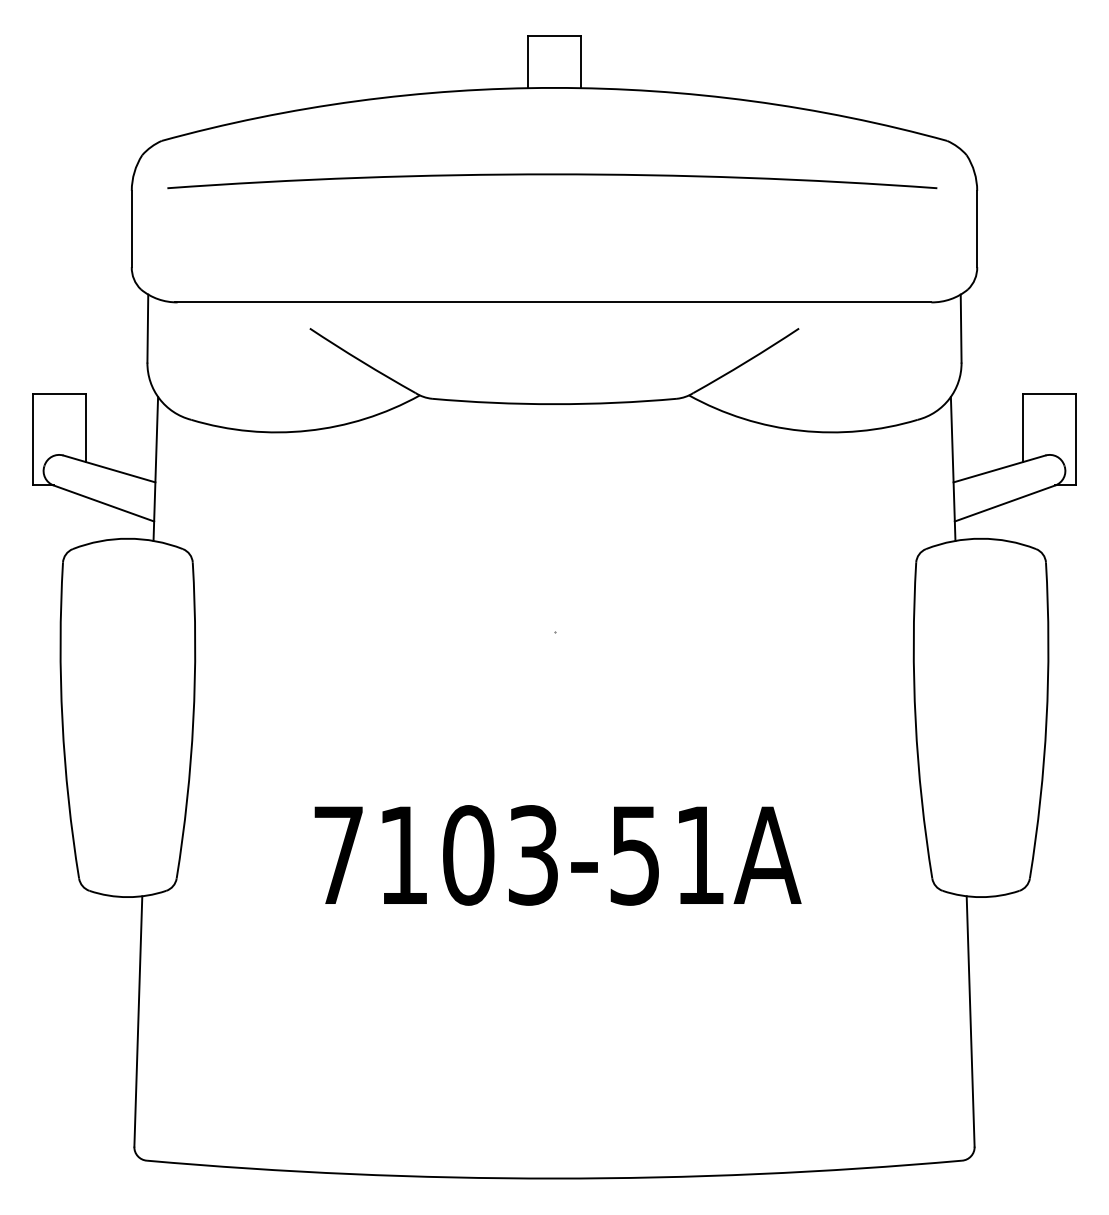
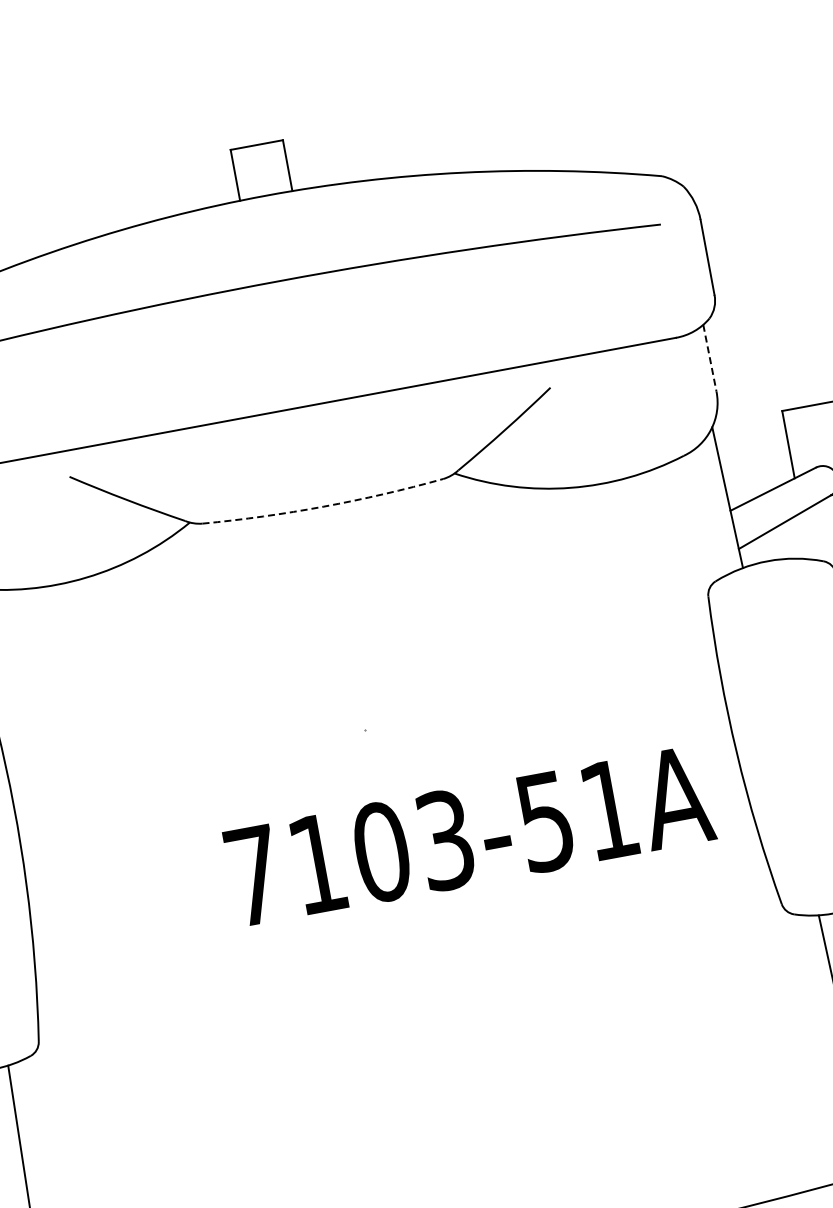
line: (961, 329) -> (710, 359), solid -> dashed
arc: (554, 404) -> (323, 506), solid -> dashed
text: (557, 855) -> (469, 835), moved

